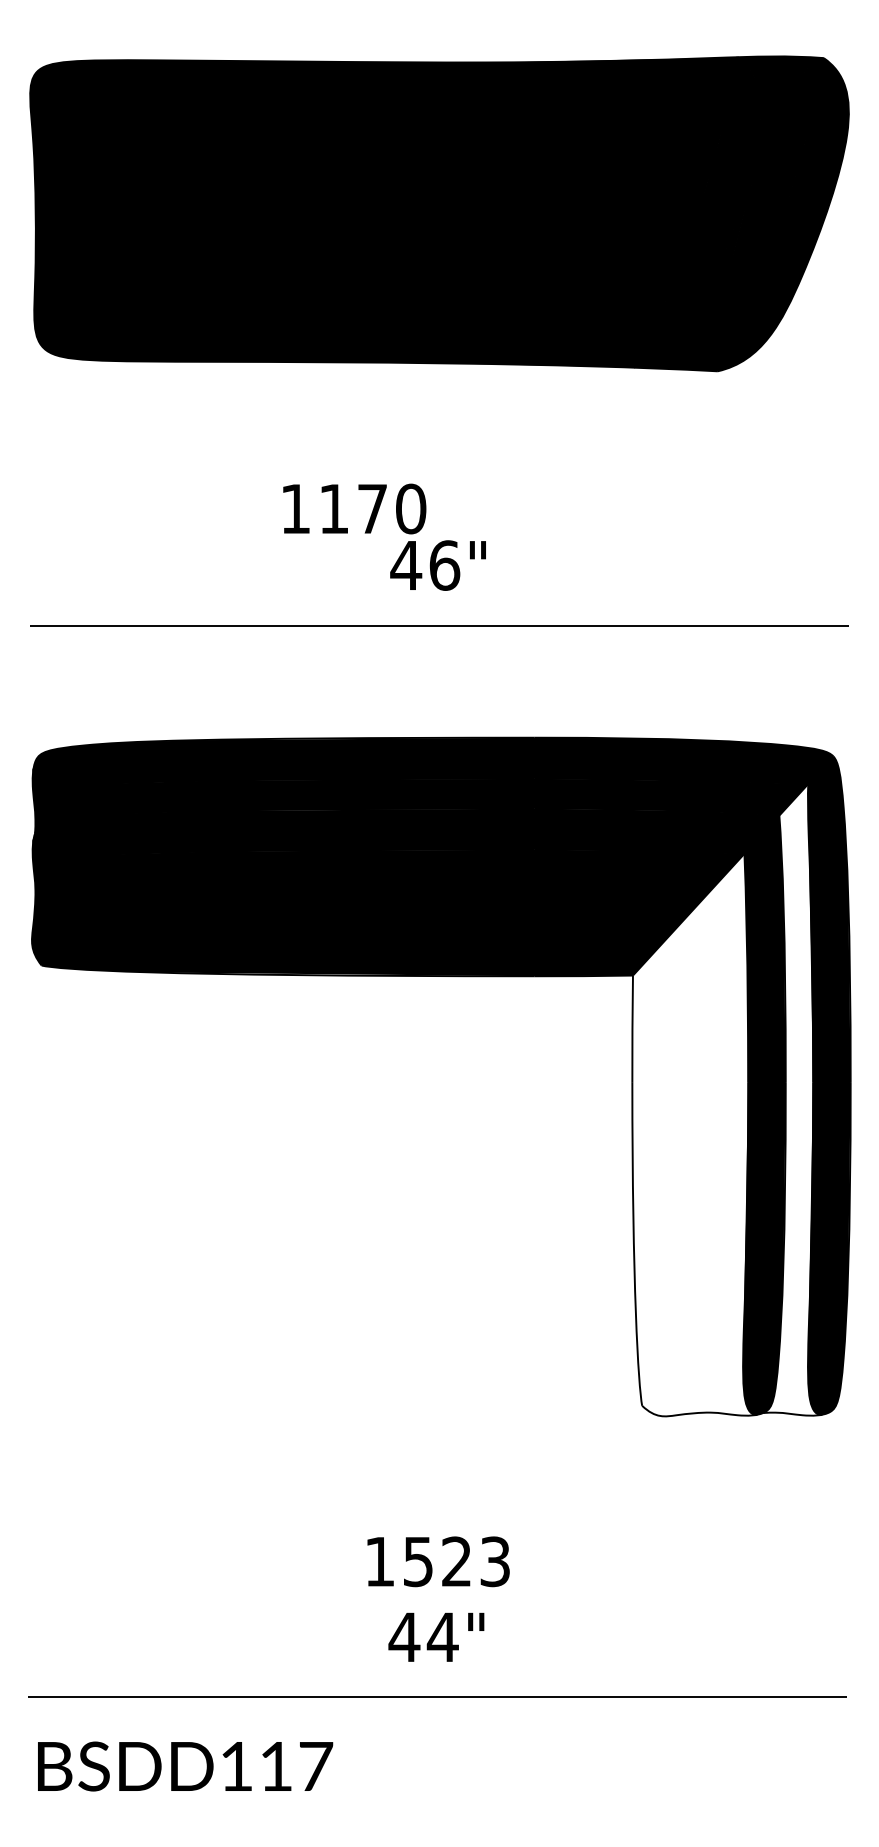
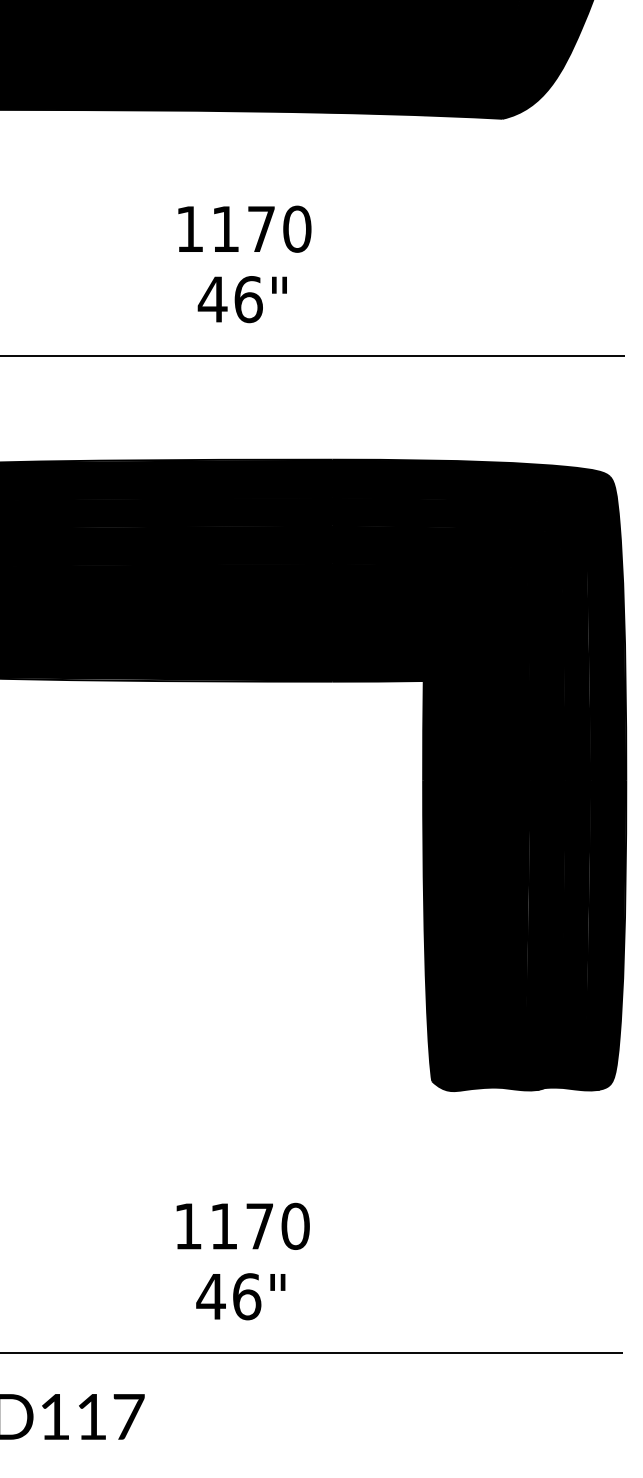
text: (354, 508) -> (244, 228), moved
fill: (792, 1099) -> (572, 796), added
fill: (694, 1134) -> (480, 828), added
text: (457, 1561) -> (260, 1226), 1523 -> 1170
text: (442, 1637) -> (246, 1296), 44" -> 46"

